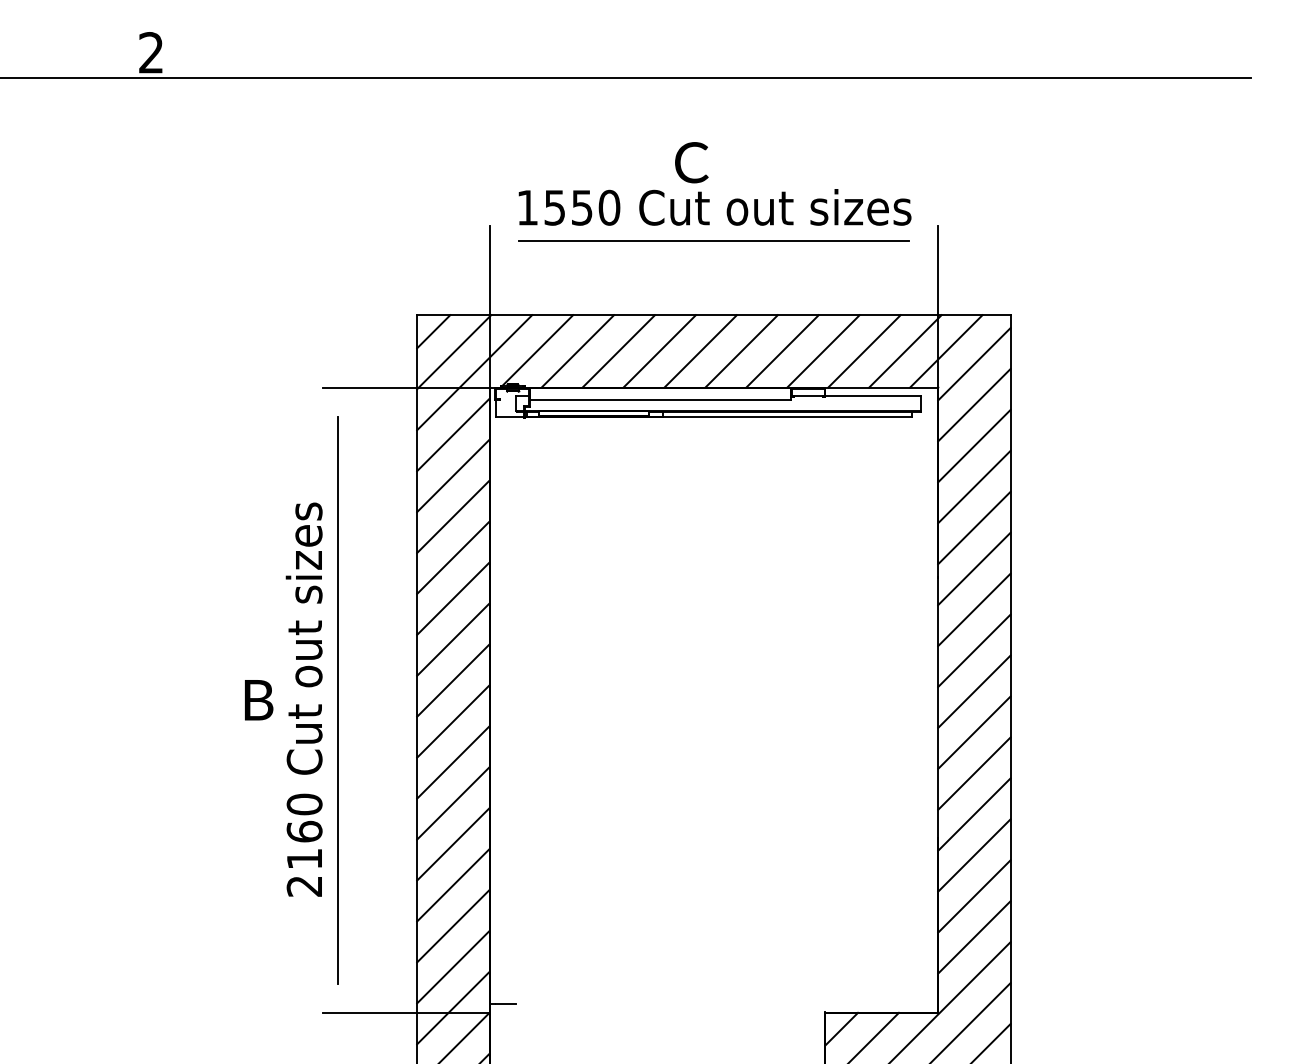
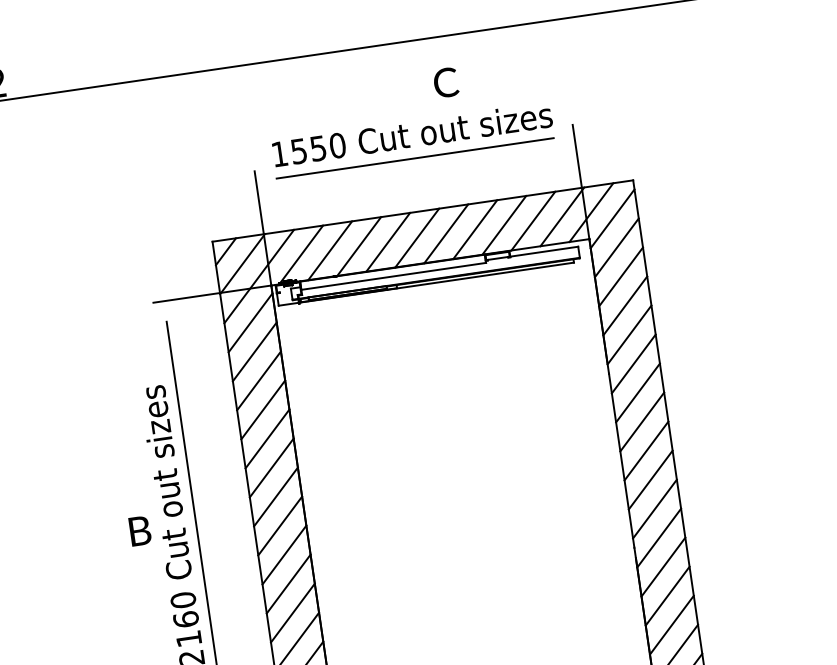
text: (691, 162) -> (445, 82), moved

